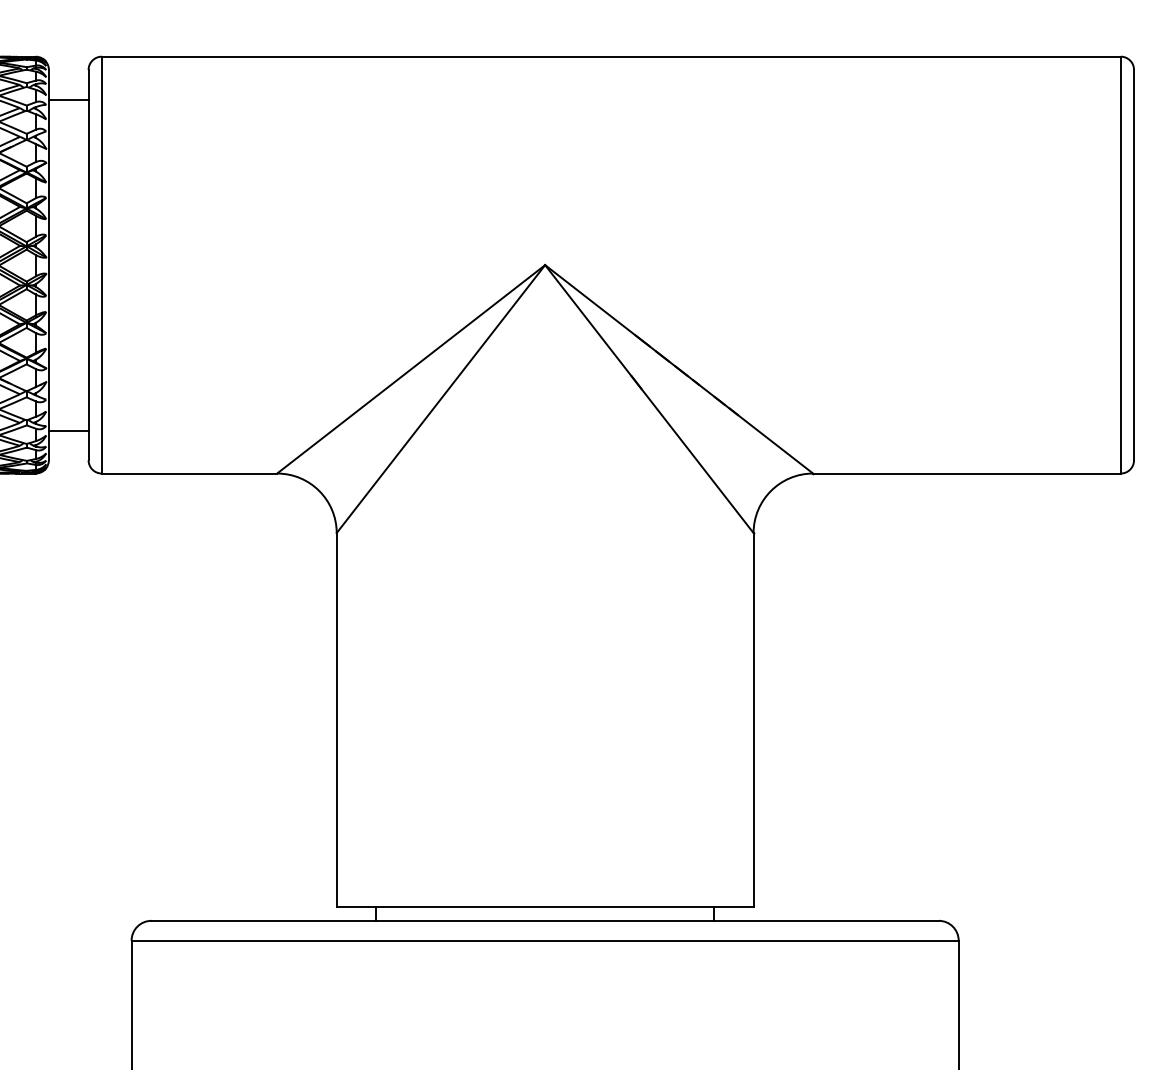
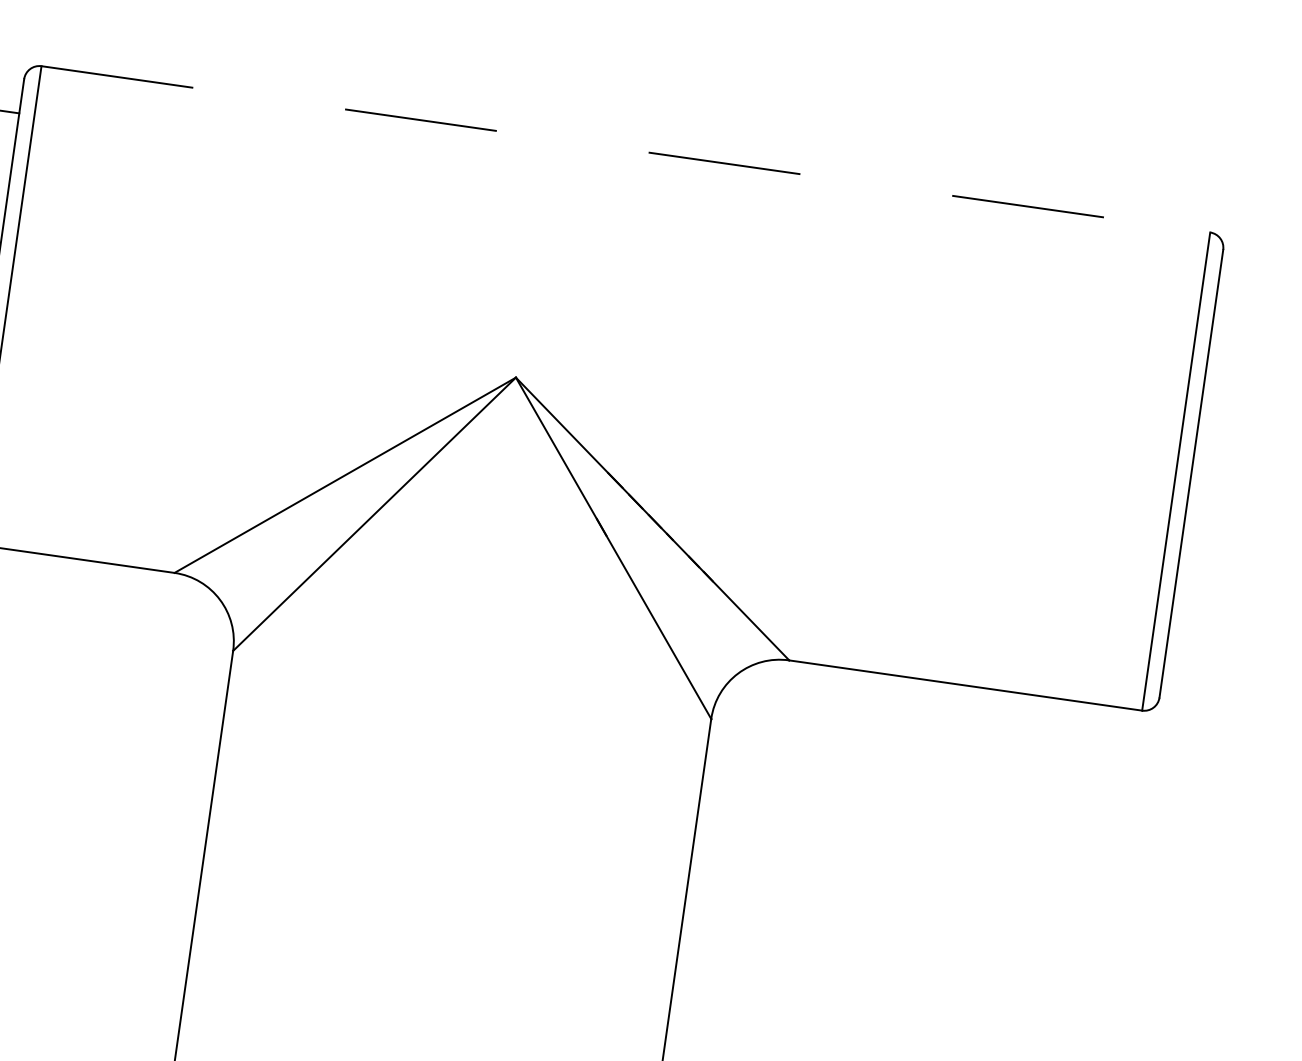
line: (611, 56) -> (626, 149), solid -> dashed

